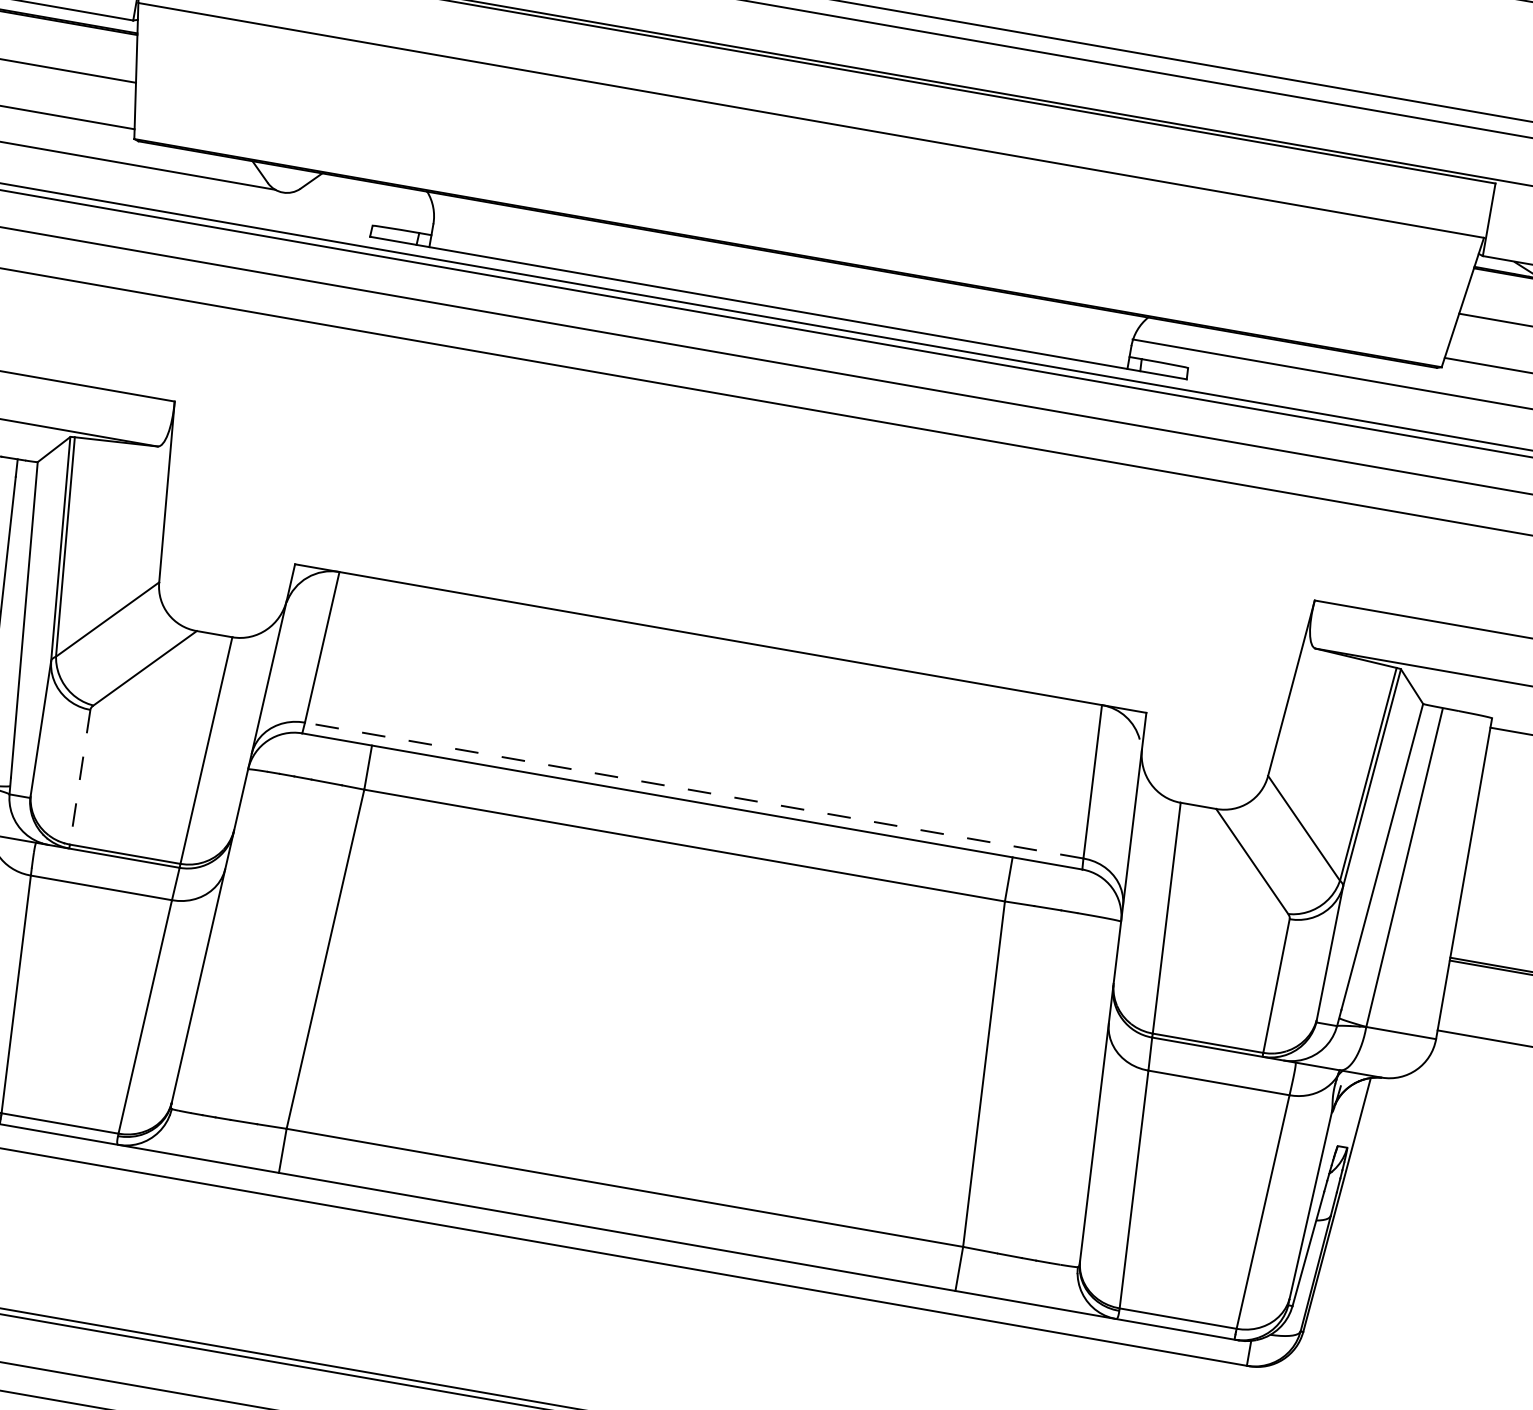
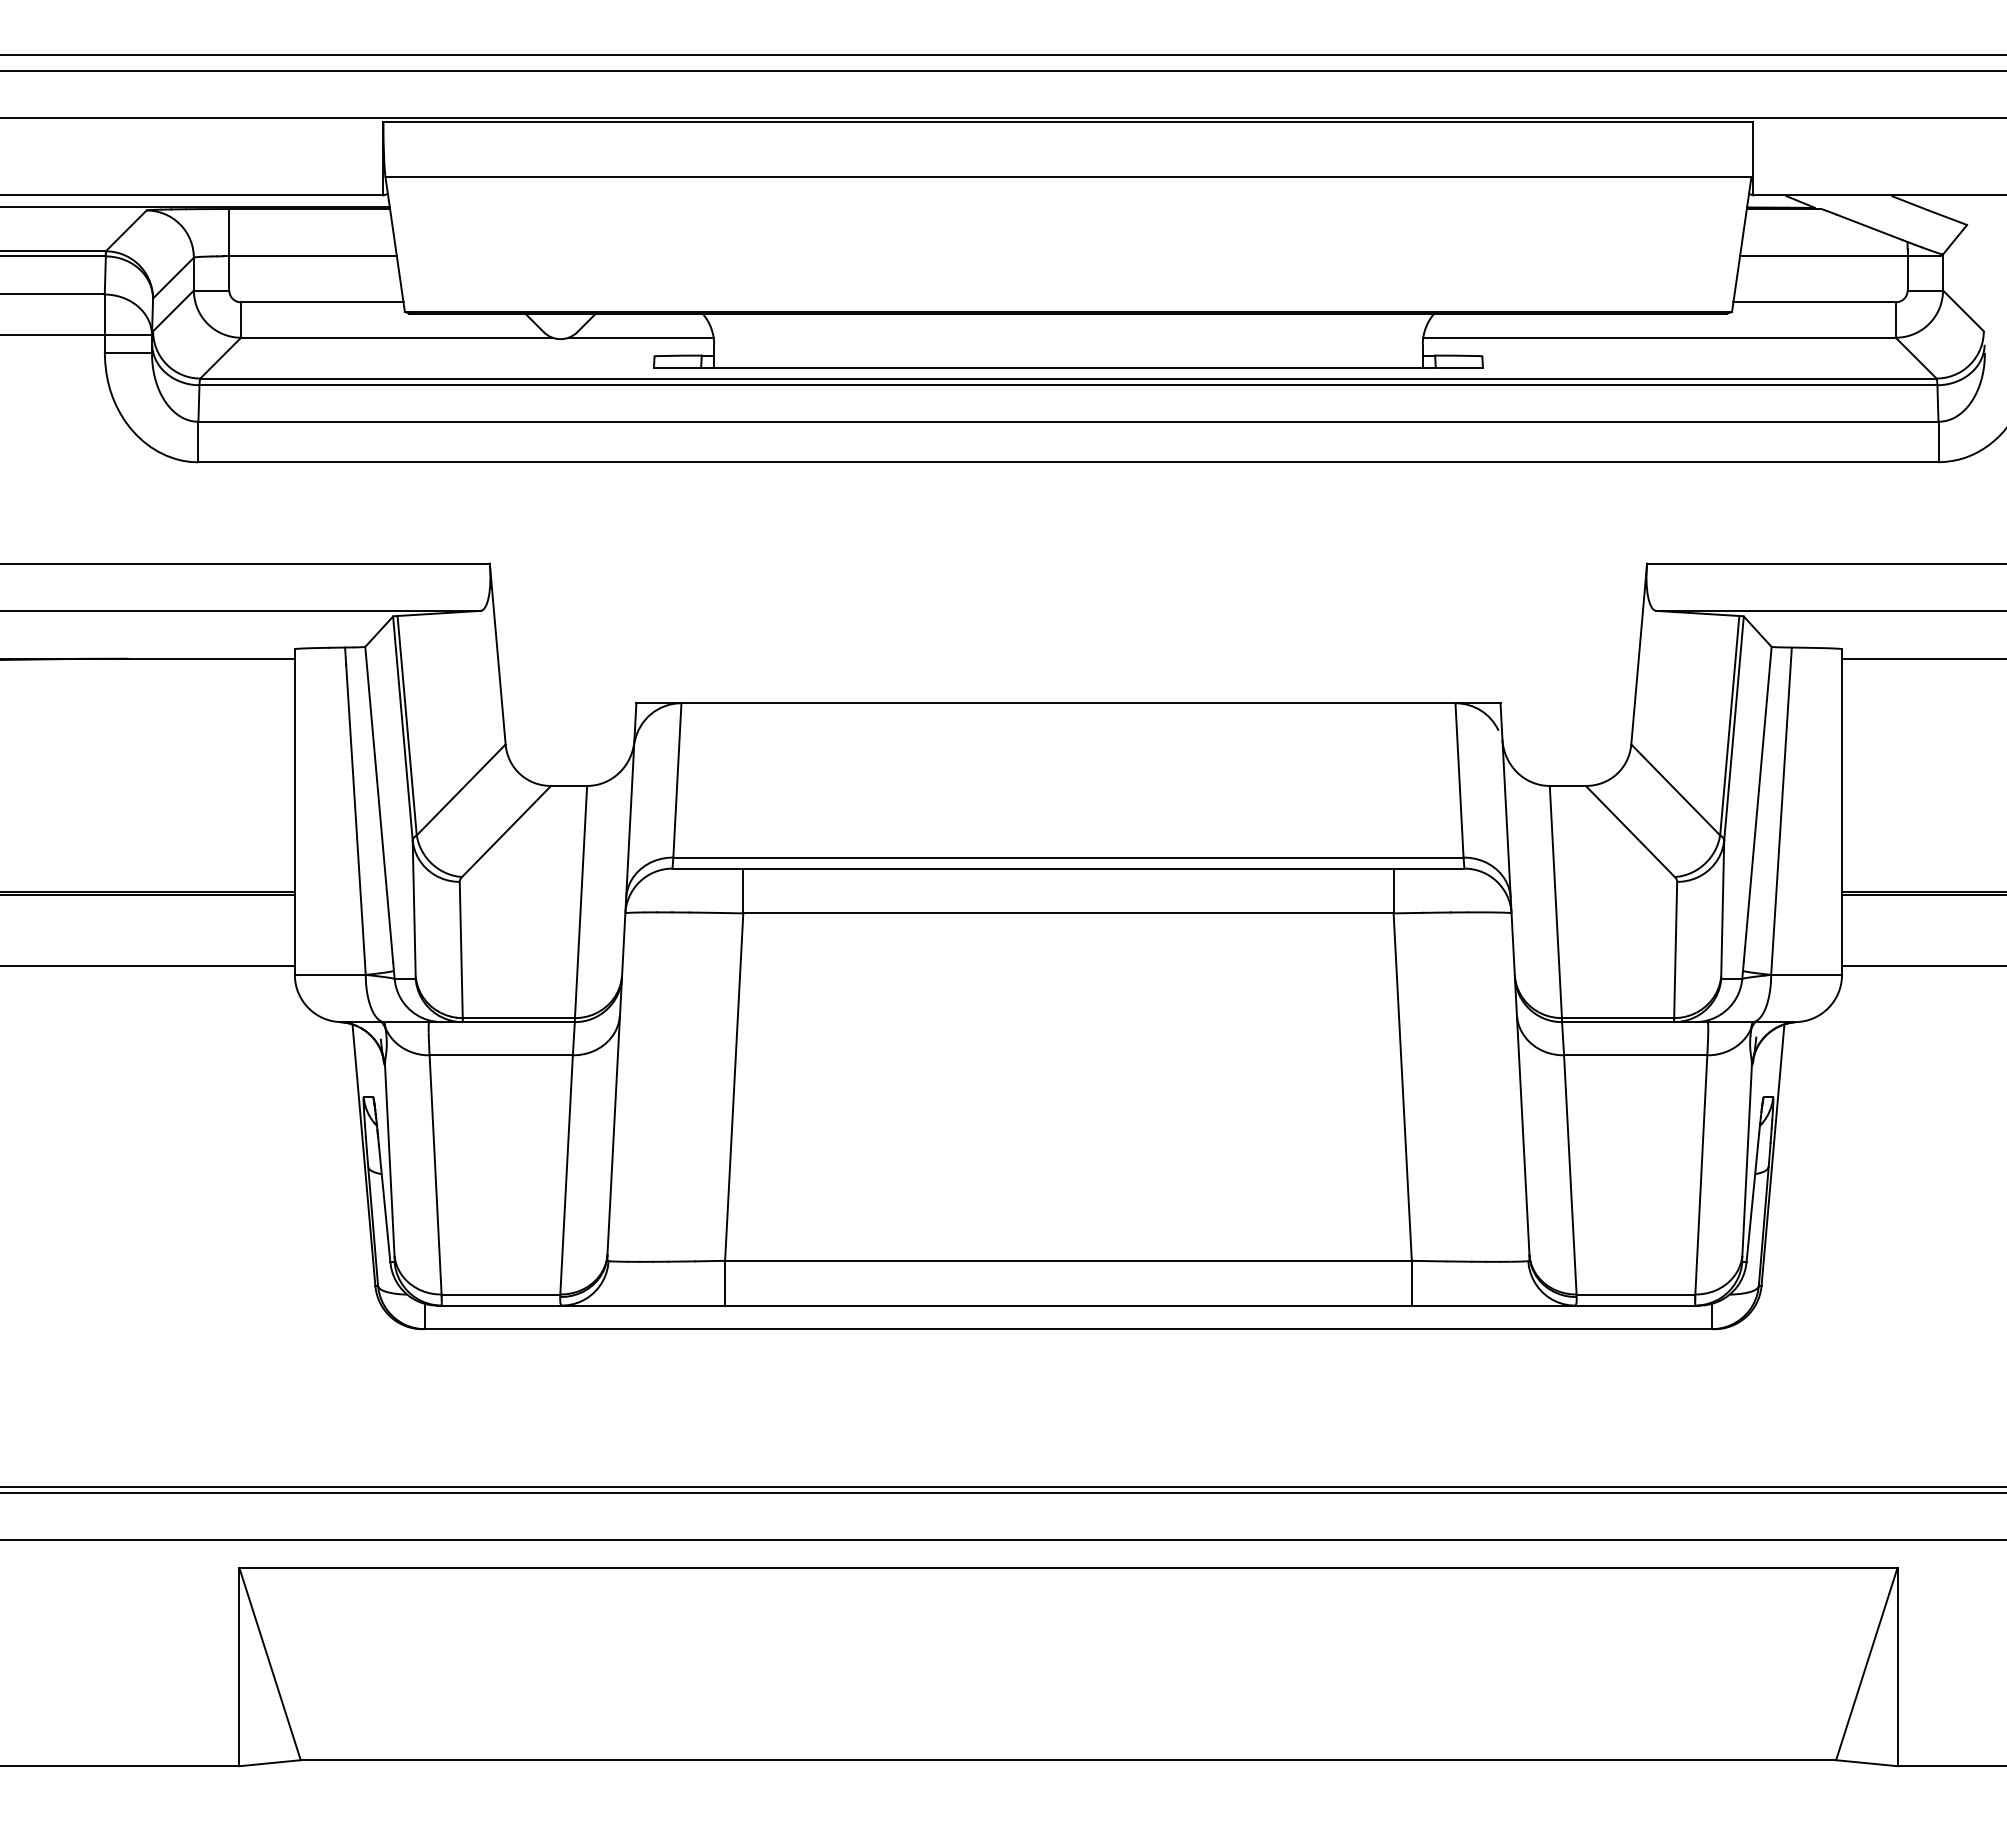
line: (363, 204) -> (641, 337), added
line: (80, 777) -> (461, 950), dashed -> solid
line: (693, 790) -> (1067, 857), dashed -> solid

